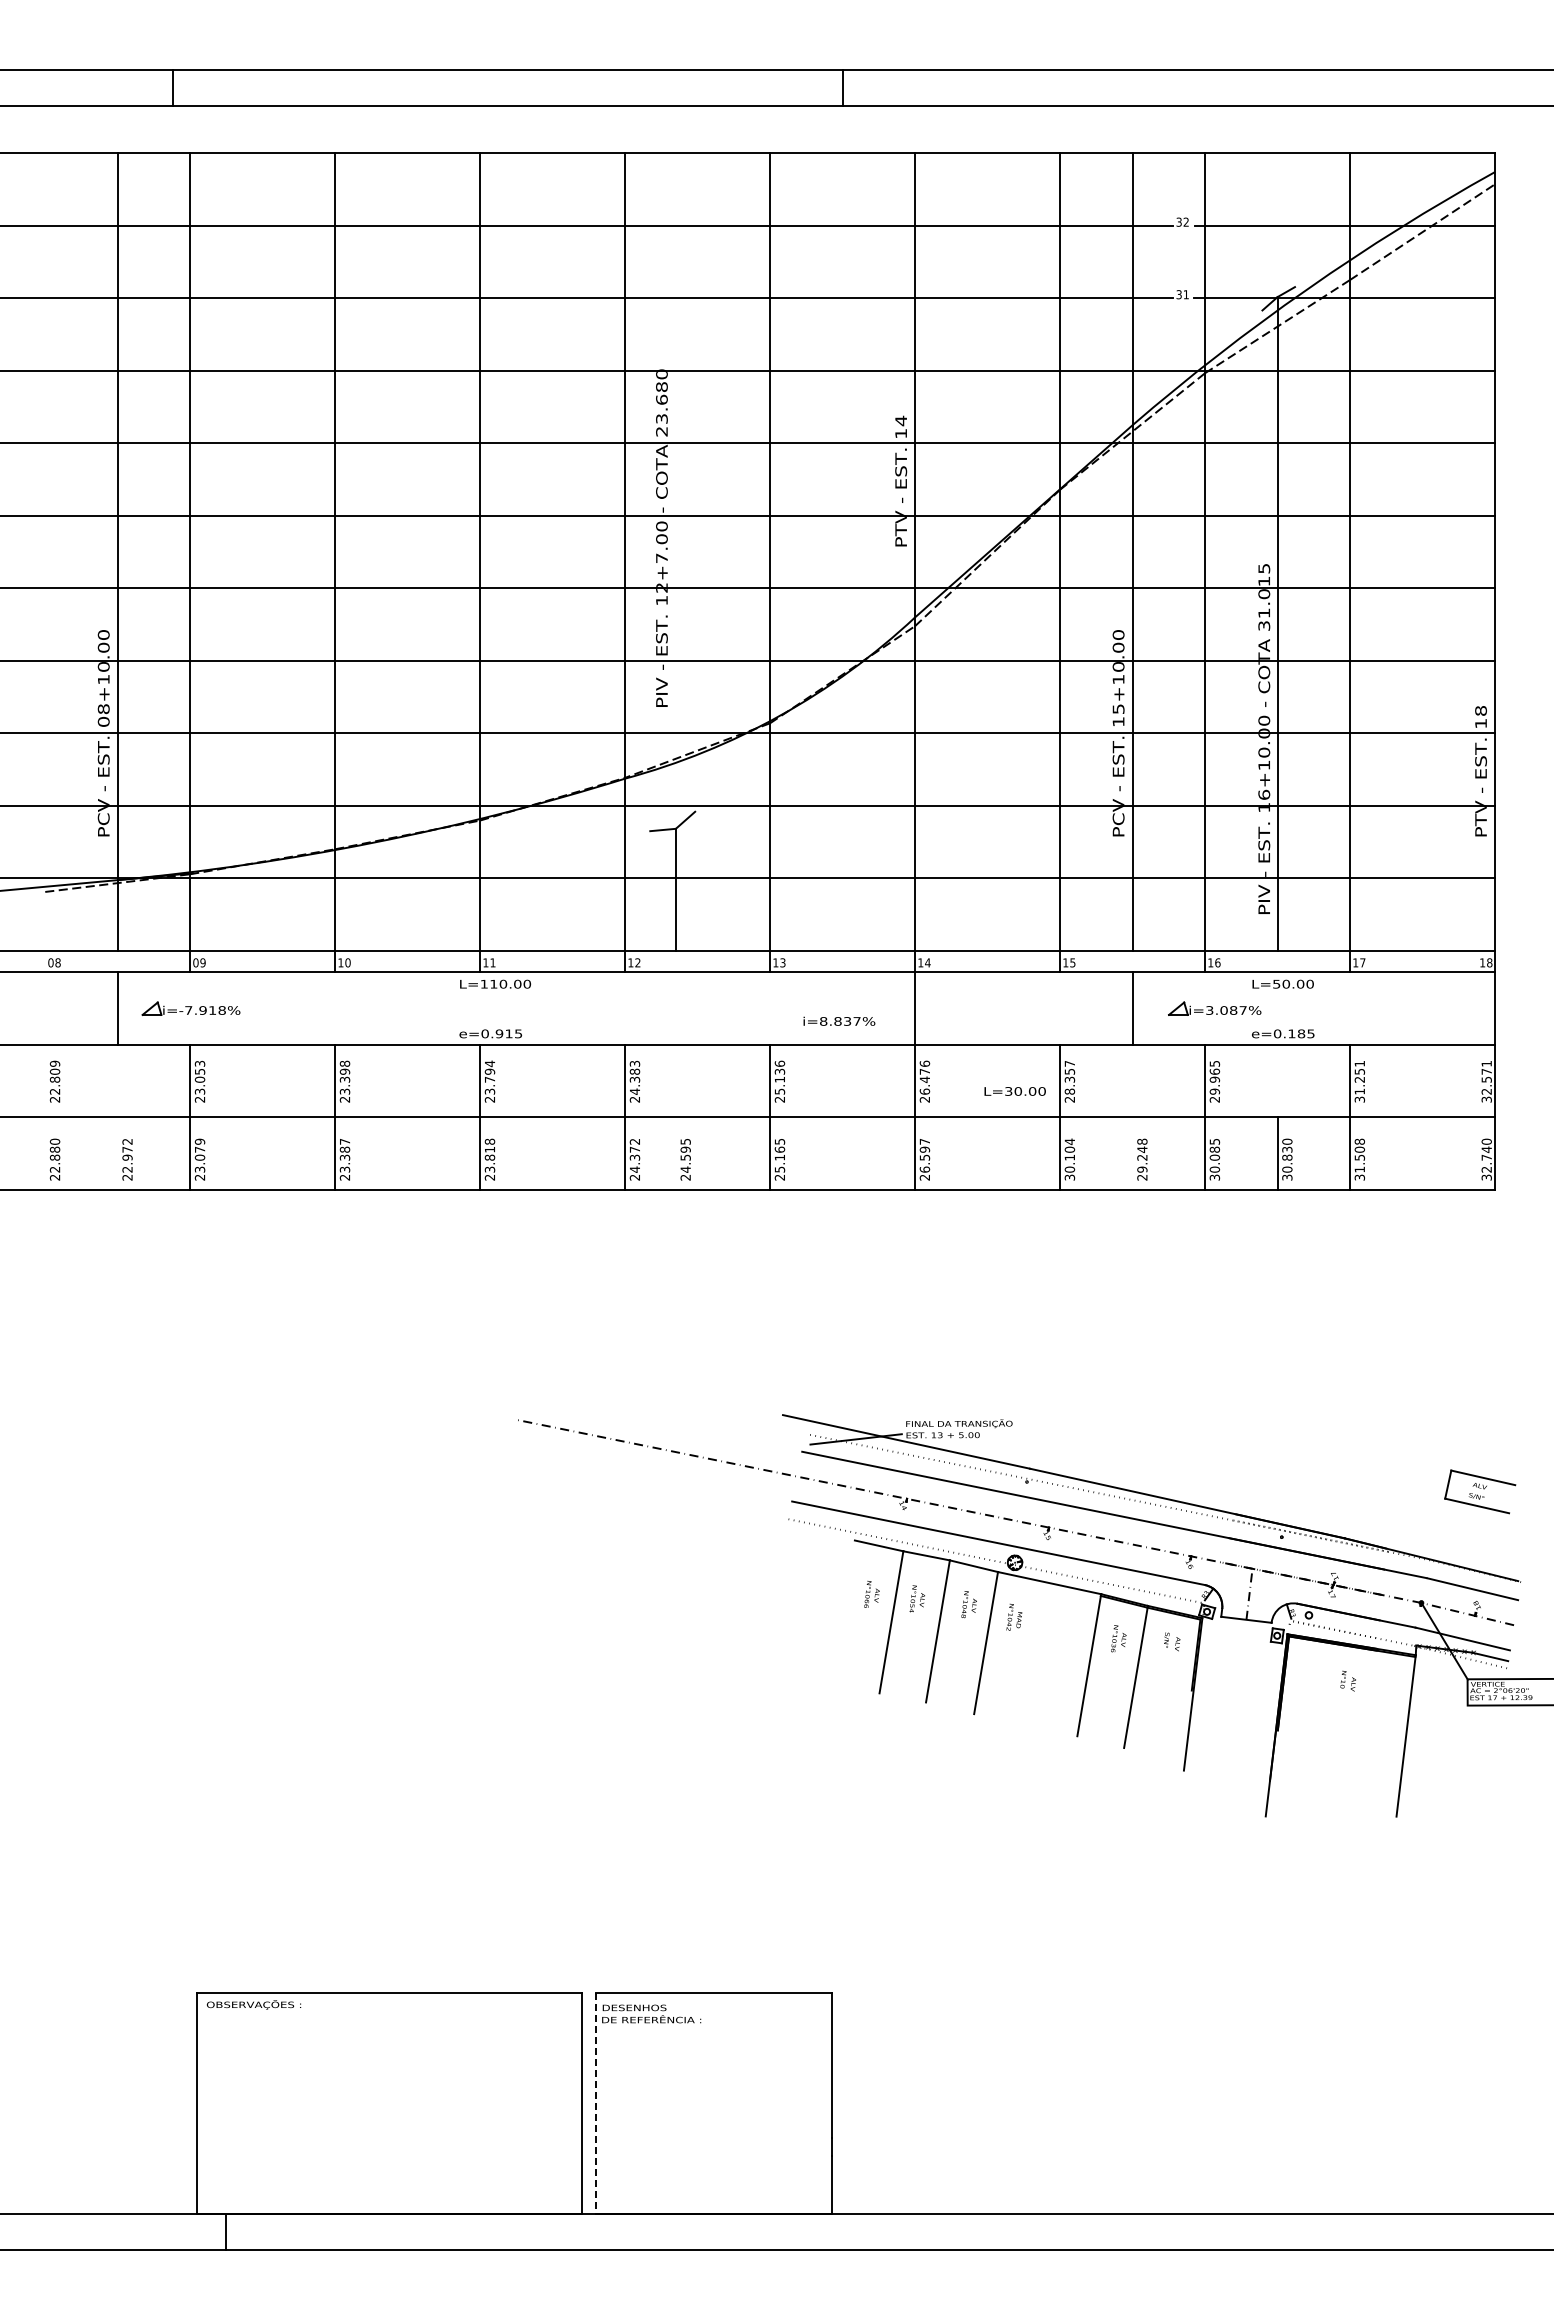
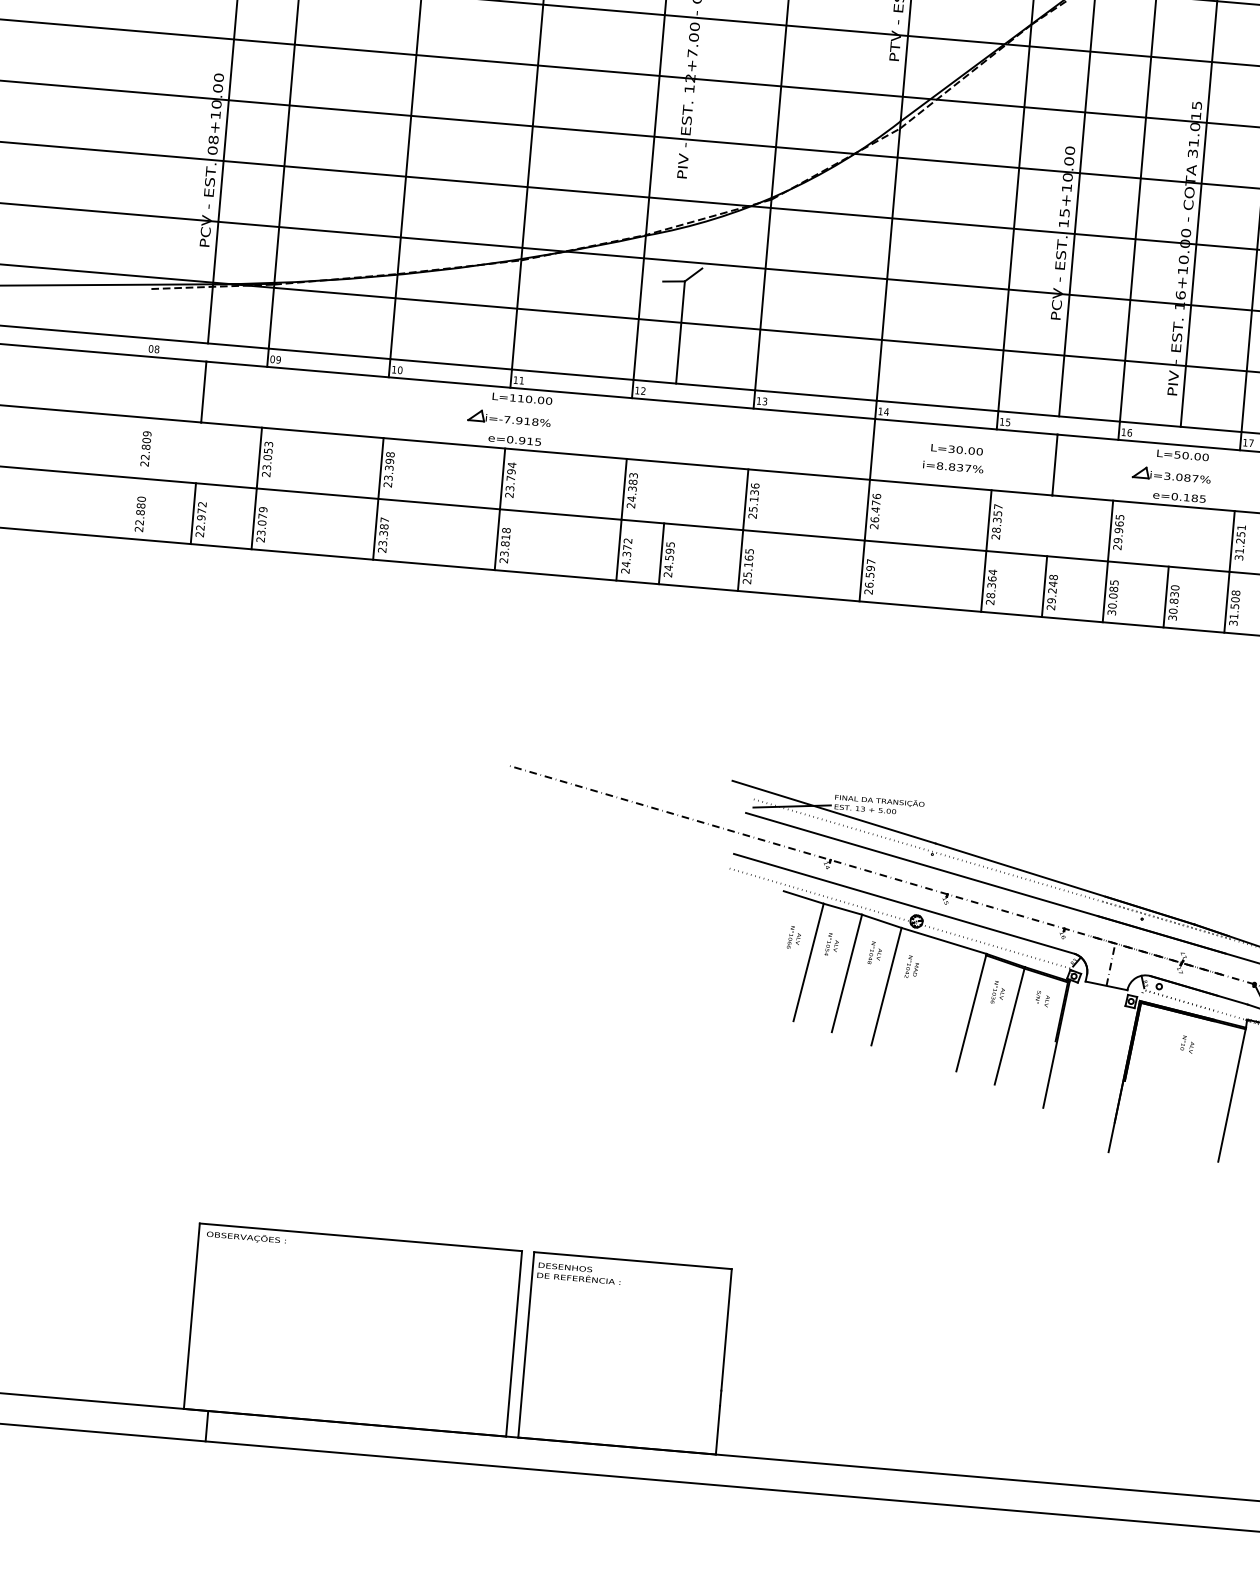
part: (190, 1008) -> (508, 418), moved
part: (1214, 1008) -> (1171, 474), moved
text: (839, 1020) -> (953, 466), moved
text: (1014, 1091) -> (956, 449), moved
line: (117, 1153) -> (193, 513), added
line: (675, 1153) -> (661, 553), added
line: (1132, 1153) -> (1044, 586), added
text: (1069, 1163) -> (990, 590), 30.104 -> 28.364
line: (596, 2103) -> (526, 1344), dashed -> solid

